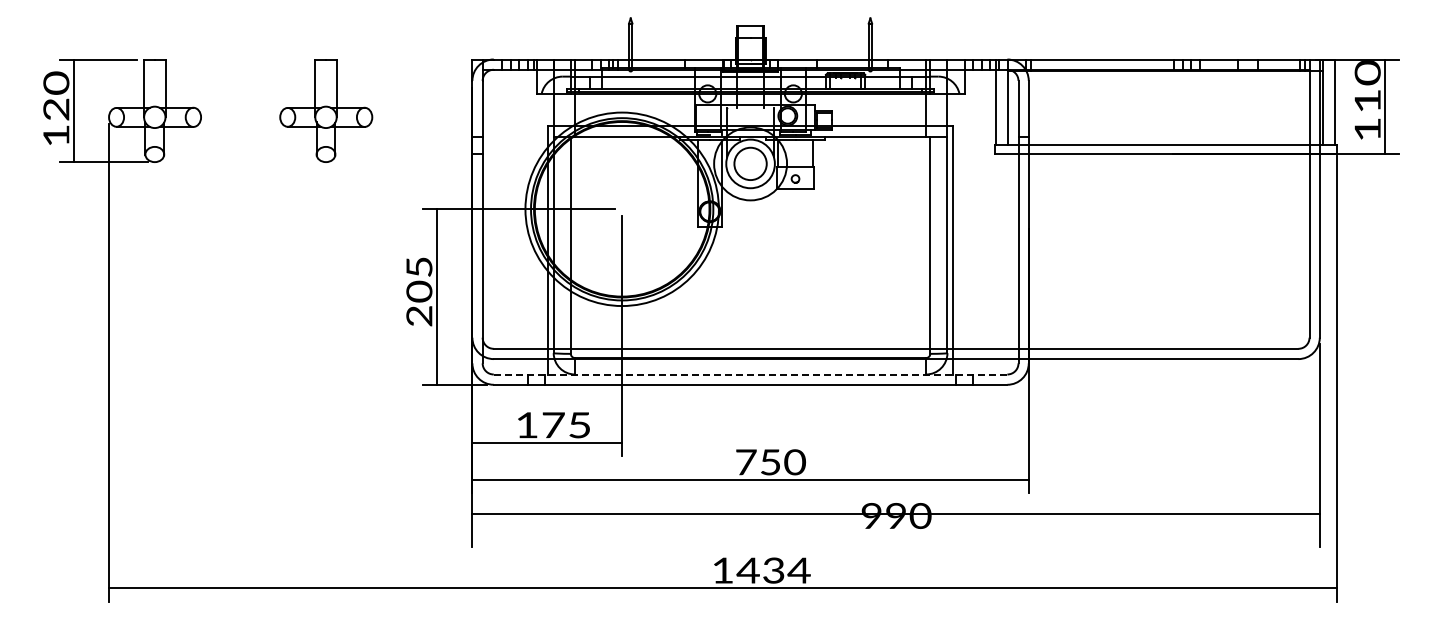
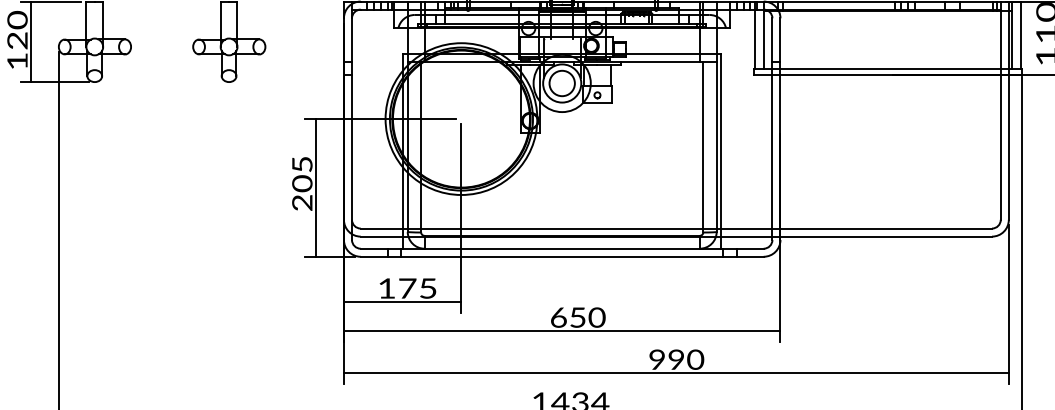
line: (750, 374) -> (562, 248), dashed -> solid
text: (746, 462) -> (559, 317), 750 -> 650
line: (895, 514) -> (675, 373), moved

